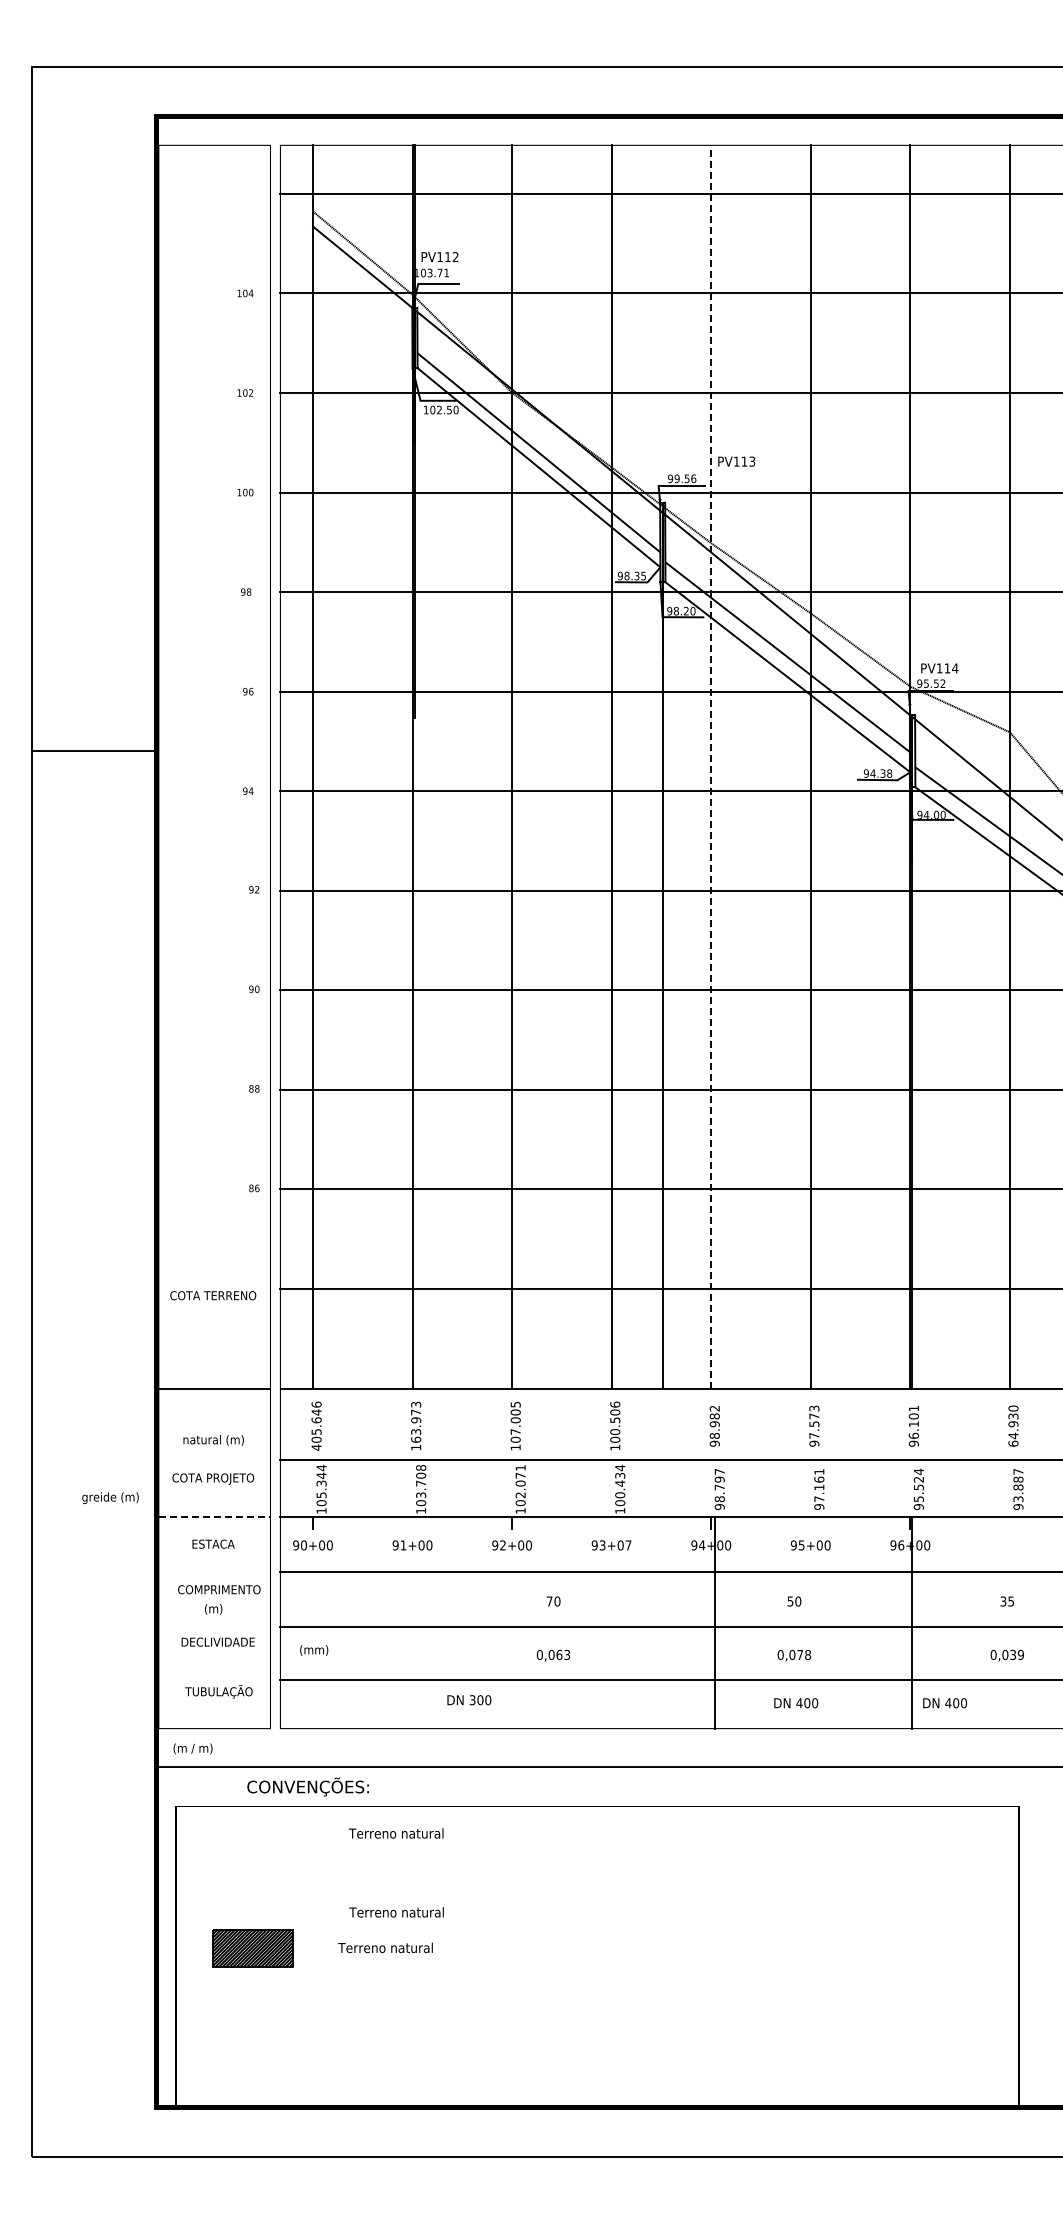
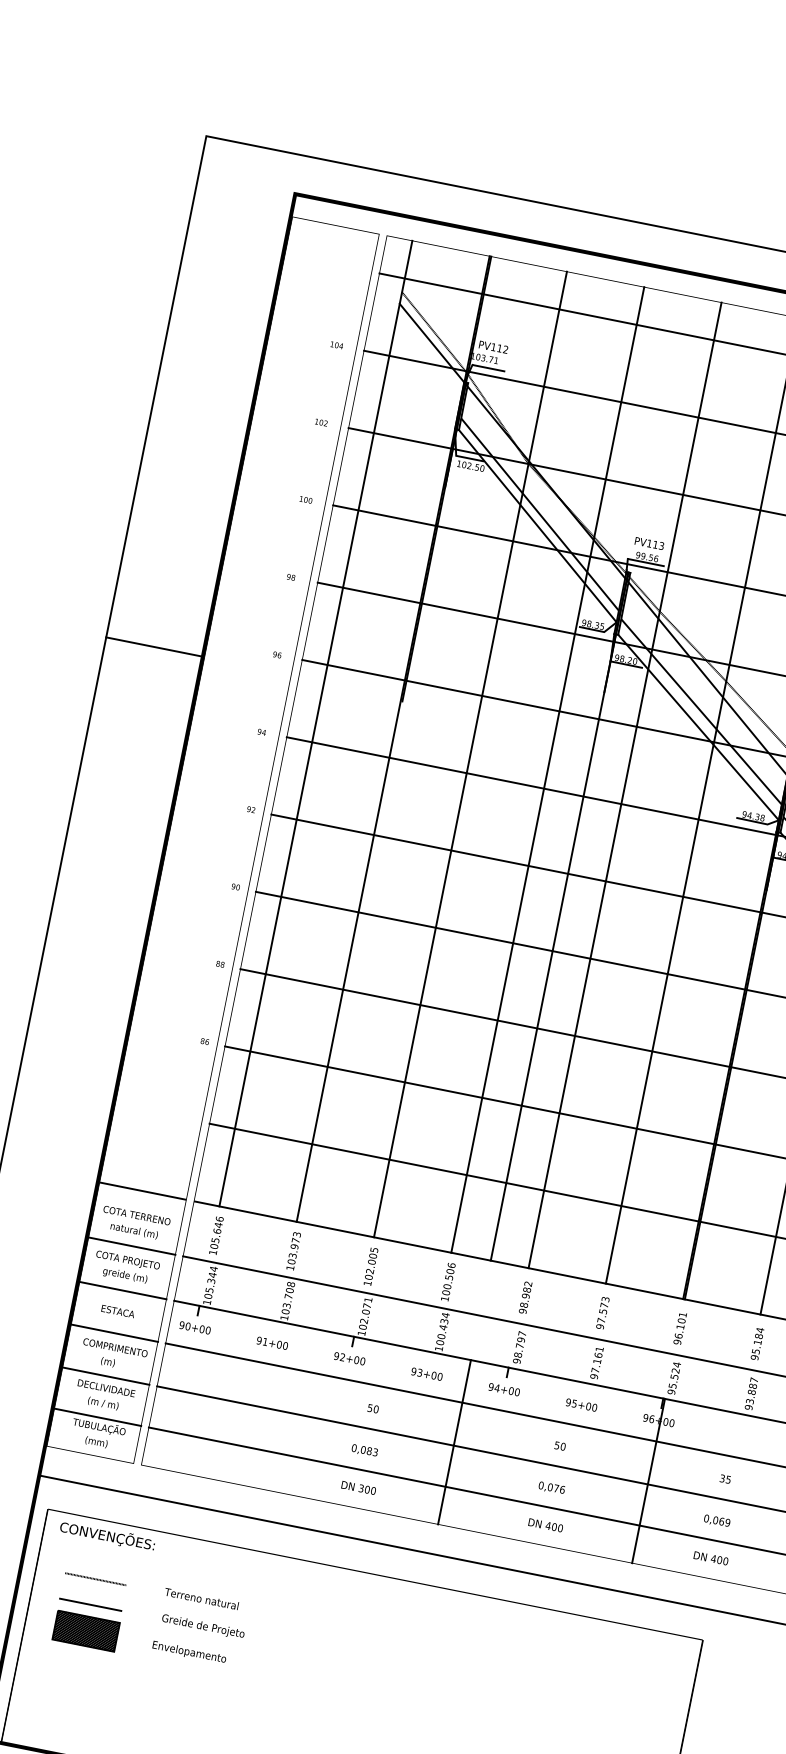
text: (736, 461) -> (649, 543), moved
line: (94, 751) -> (154, 647), moved
line: (711, 767) -> (625, 785), dashed -> solid
text: (213, 1295) -> (137, 1215), moved
text: (1013, 1425) -> (757, 1343), 64.930 -> 95.184
text: (515, 1431) -> (370, 1270), 107.005 -> 102.005
text: (415, 1439) -> (291, 1261), 163.973 -> 103.973
text: (316, 1447) -> (213, 1252), 405.646 -> 105.646
line: (214, 1459) -> (131, 1245), added
text: (110, 1498) -> (125, 1276), moved
line: (214, 1517) -> (122, 1290), dashed -> solid
text: (628, 1545) -> (440, 1376), 93+07 -> 93+00
line: (214, 1571) -> (114, 1332), added
text: (549, 1601) -> (370, 1408), 70 -> 50
line: (714, 1622) -> (454, 1441), moved
line: (214, 1627) -> (105, 1376), added
text: (314, 1650) -> (96, 1442), moved
text: (559, 1654) -> (369, 1450), 0,063 -> 0,083
text: (808, 1654) -> (562, 1489), 0,078 -> 0,076
text: (1013, 1654) -> (722, 1521), 0,039 -> 0,069
line: (214, 1680) -> (97, 1417), added
text: (469, 1700) -> (358, 1488), moved
text: (945, 1703) -> (711, 1558), moved
text: (192, 1748) -> (102, 1403), moved
text: (307, 1786) -> (107, 1535), moved
text: (396, 1833) -> (201, 1599), moved
line: (251, 1881) -> (95, 1579), added
text: (397, 1913) -> (203, 1626), Terreno natural -> Greide de Projeto
line: (251, 1914) -> (90, 1604), added
text: (385, 1948) -> (188, 1652), Terreno natural -> Envelopamento

